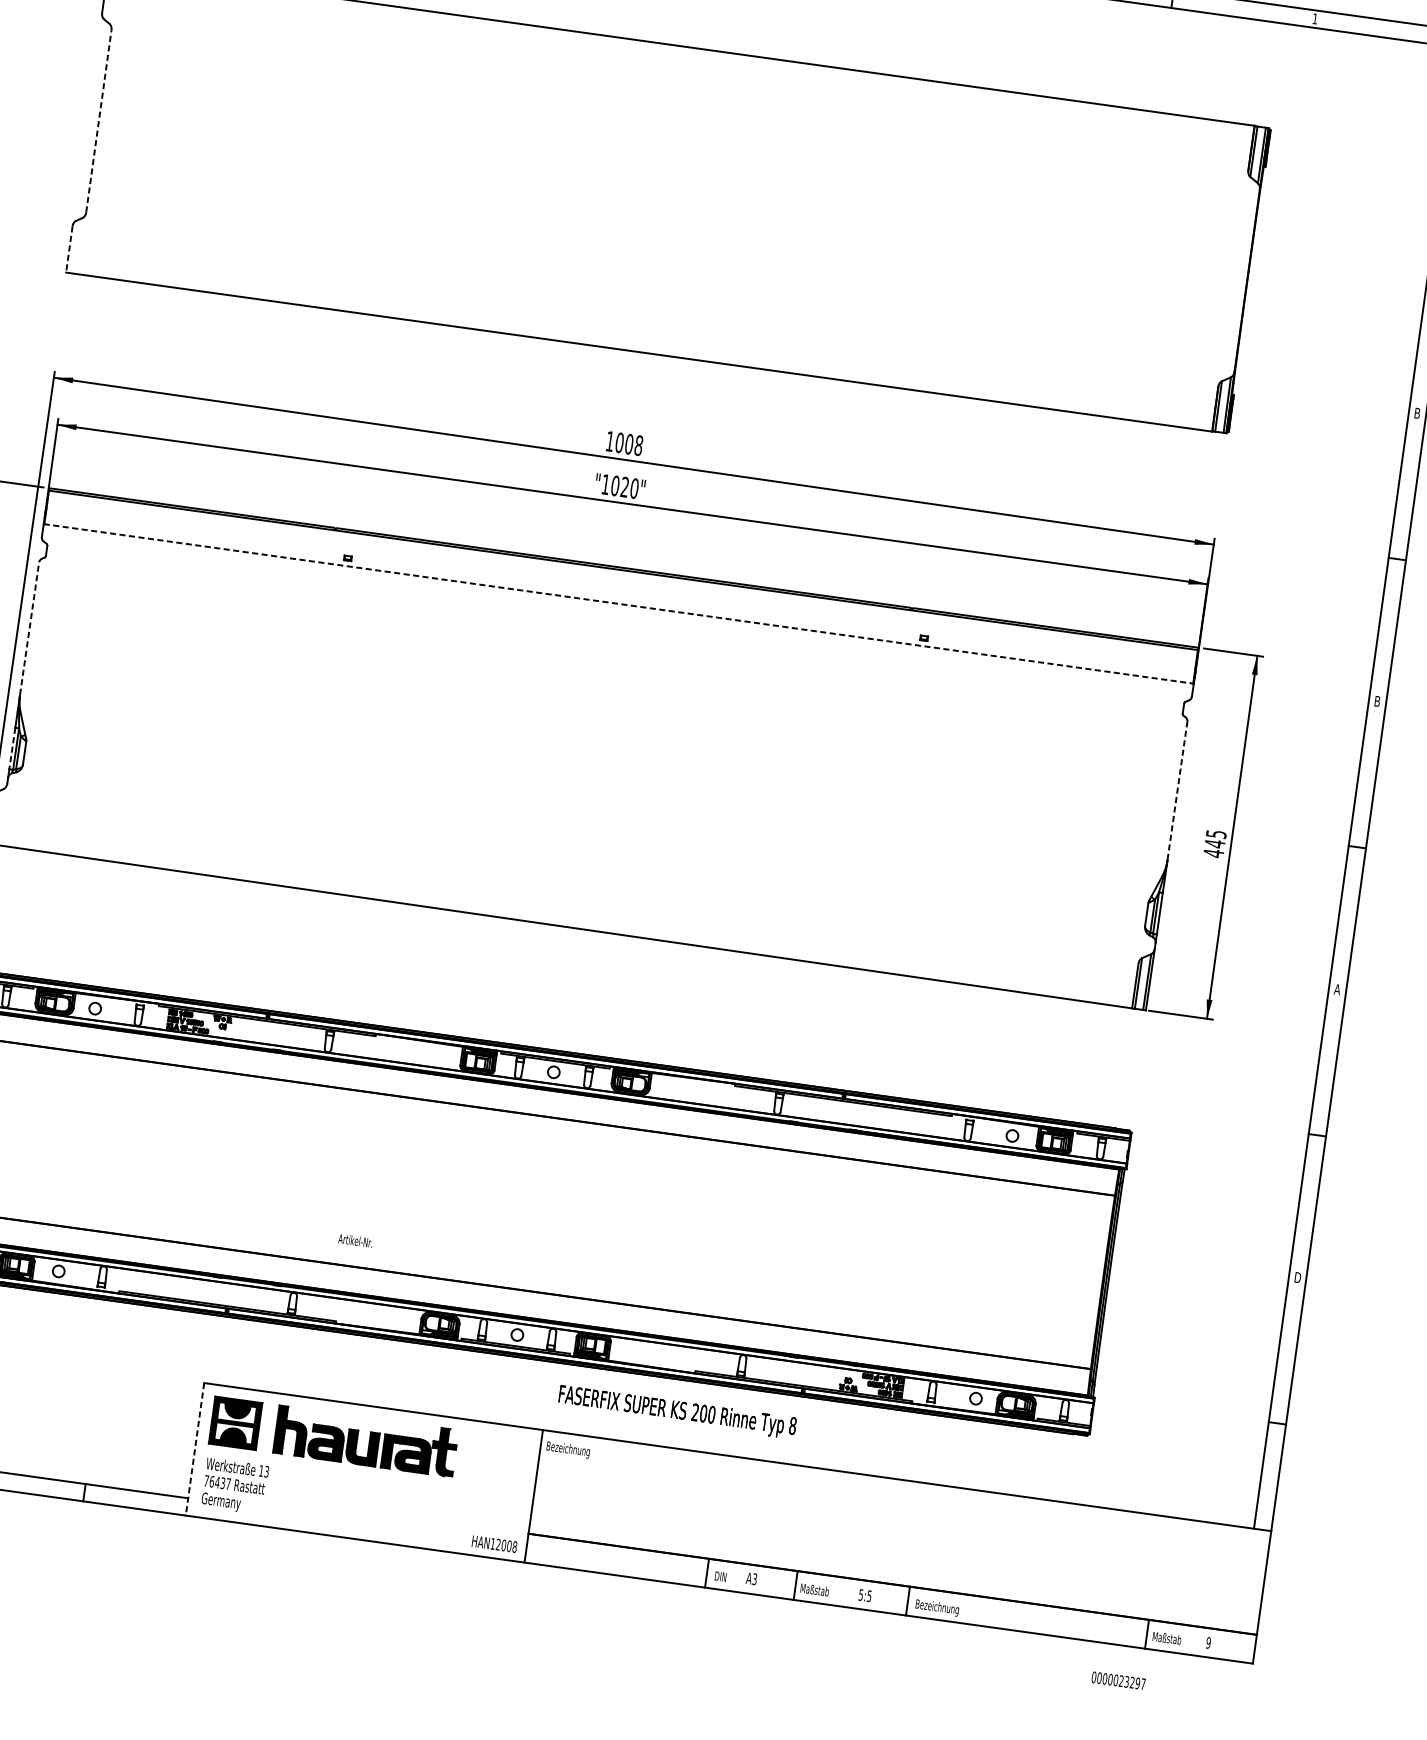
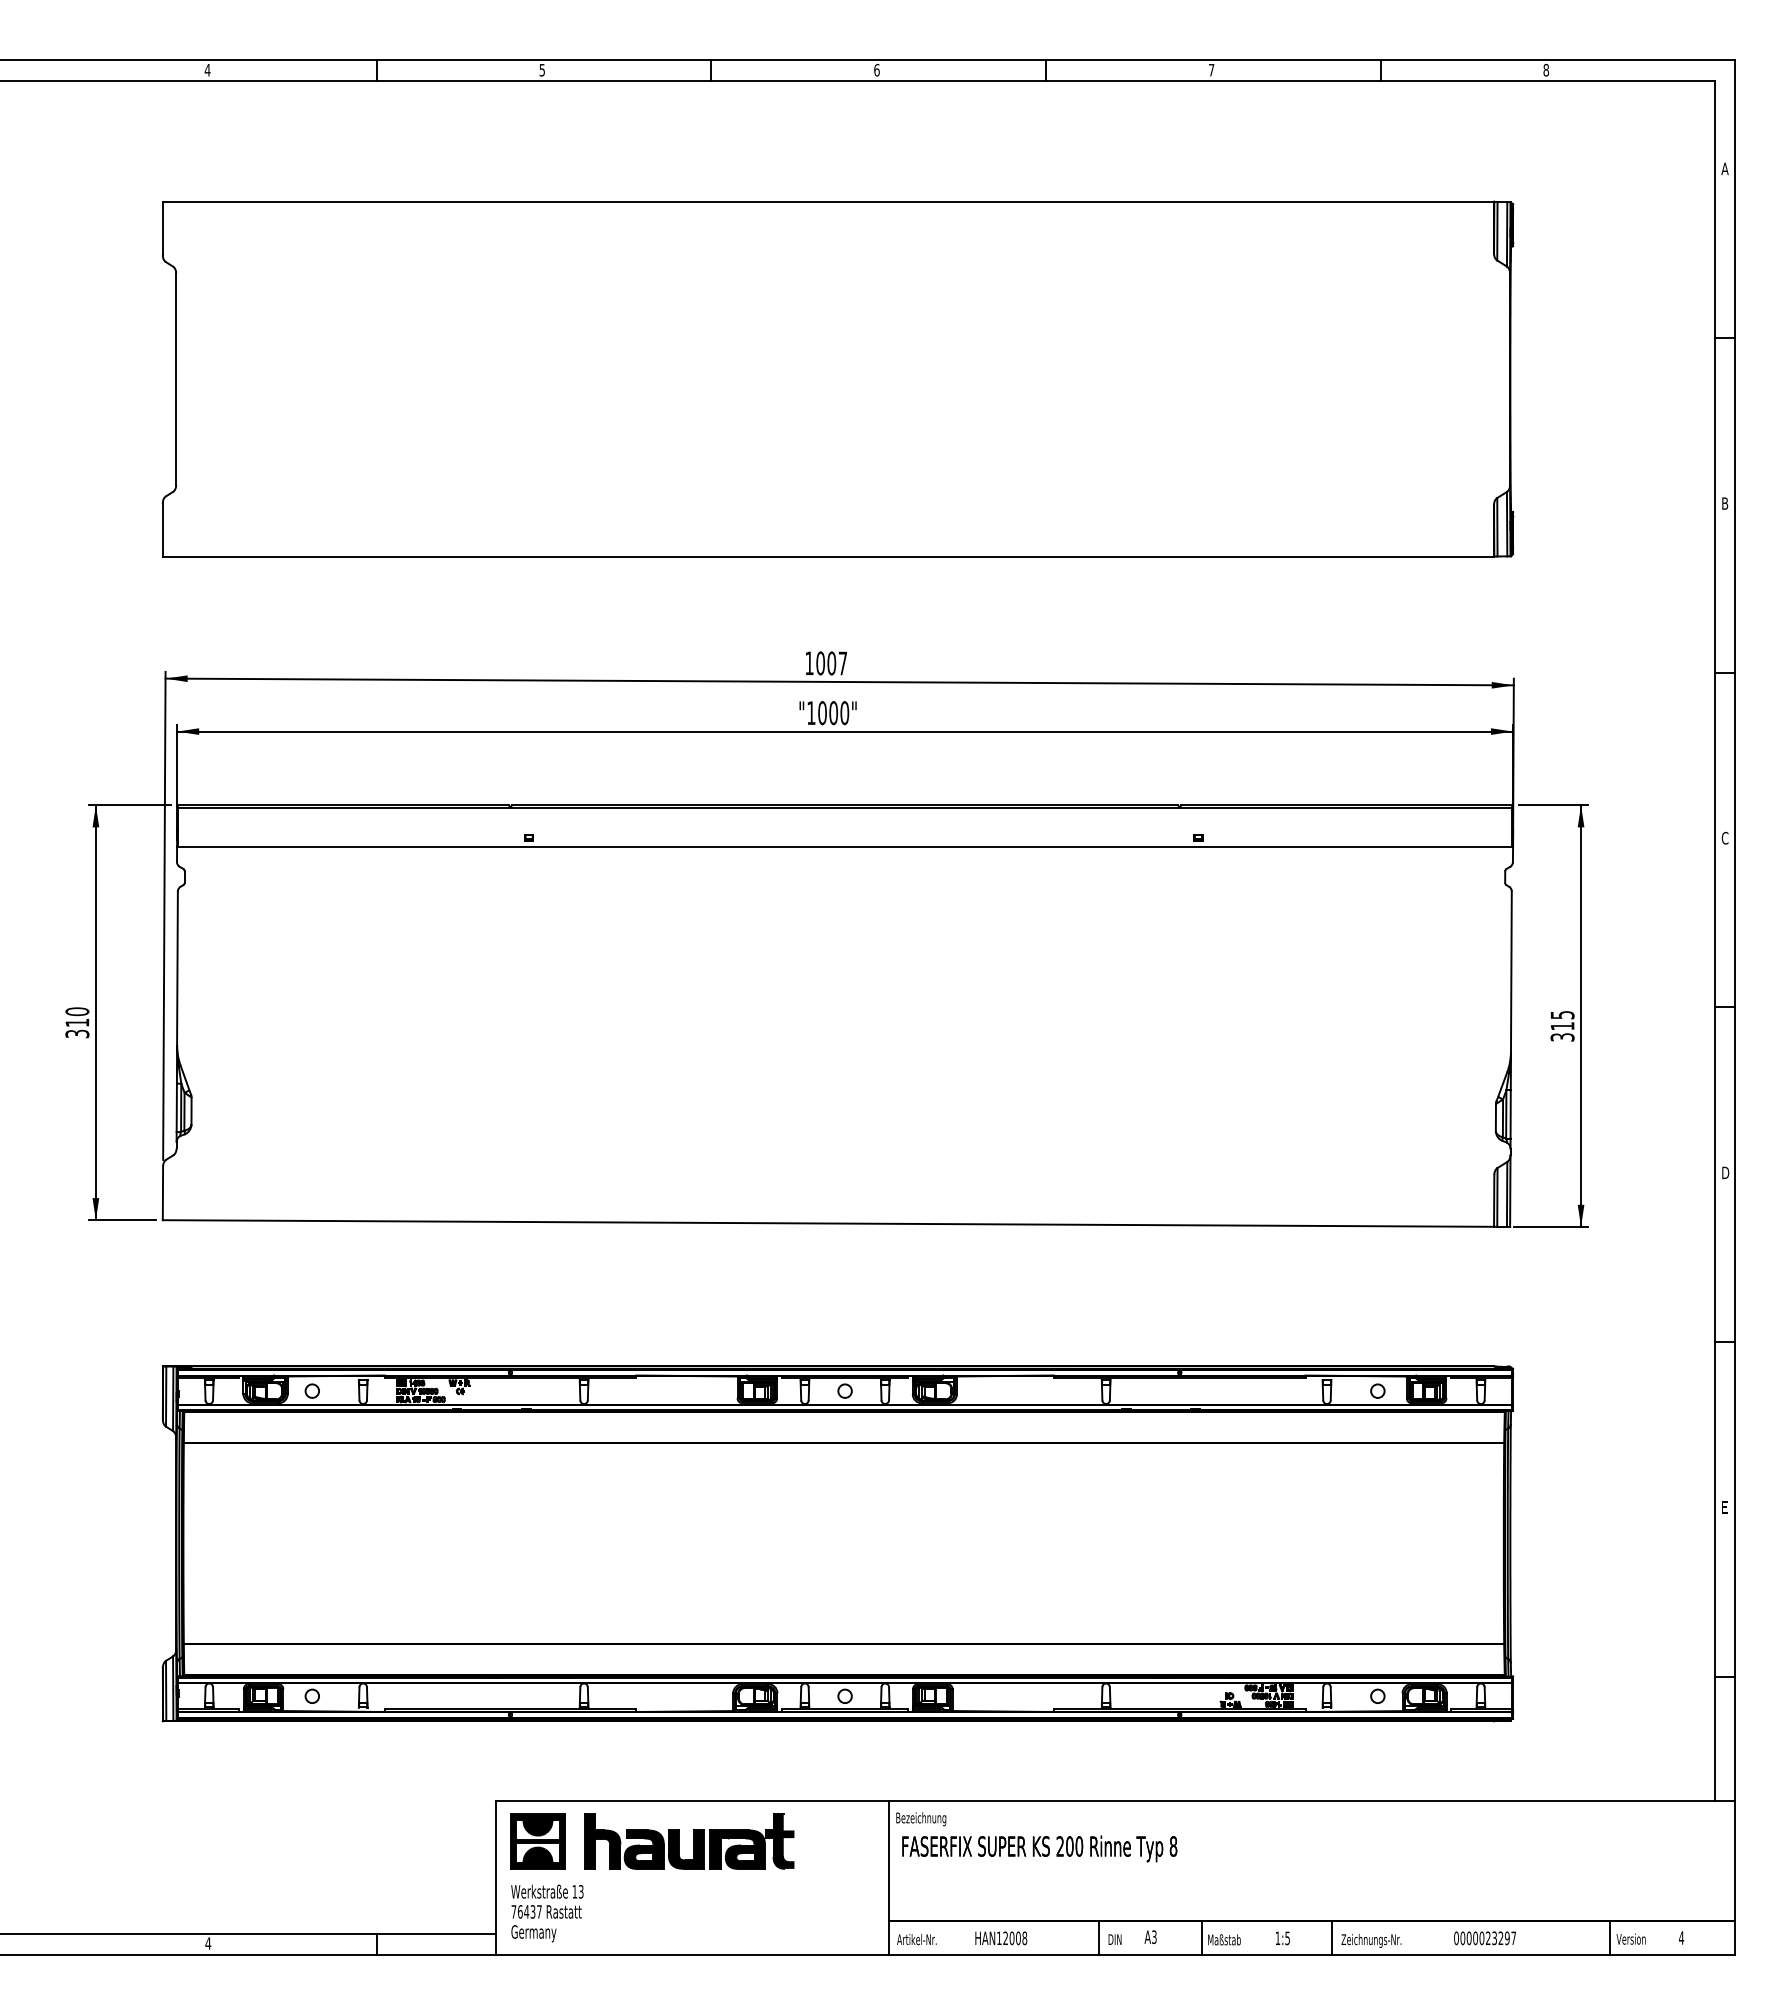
text: (1315, 18) -> (1546, 69), 1 -> 8
line: (99, 121) -> (176, 379), dashed -> solid
line: (69, 249) -> (162, 530), dashed -> solid
text: (638, 445) -> (842, 663), 1008 -> 1007
text: (624, 487) -> (833, 713), "1020" -> "1000"
line: (619, 604) -> (845, 847), dashed -> solid
line: (29, 628) -> (177, 968), dashed -> solid
text: (1376, 700) -> (1724, 837), B -> C
line: (12, 749) -> (176, 1108), dashed -> solid
line: (1177, 790) -> (1511, 971), dashed -> solid
text: (1214, 848) -> (1562, 1031), 445 -> 315
text: (1337, 989) -> (1725, 1172), A -> D
text: (355, 1240) -> (916, 1939), moved
text: (1297, 1277) -> (1725, 1507), D -> E
text: (677, 1411) -> (1039, 1848), moved
line: (194, 1449) -> (495, 1877), dashed -> solid
text: (494, 1544) -> (1001, 1938), moved
text: (860, 1595) -> (1277, 1938), 5:5 -> 1:5
text: (941, 1608) -> (1371, 1940), Bezeichnung -> Zeichnungs-Nr.
text: (1166, 1637) -> (1632, 1938), Maßstab -> Version
text: (1208, 1642) -> (1681, 1937), 9 -> 4
text: (1118, 1680) -> (1484, 1938), moved

